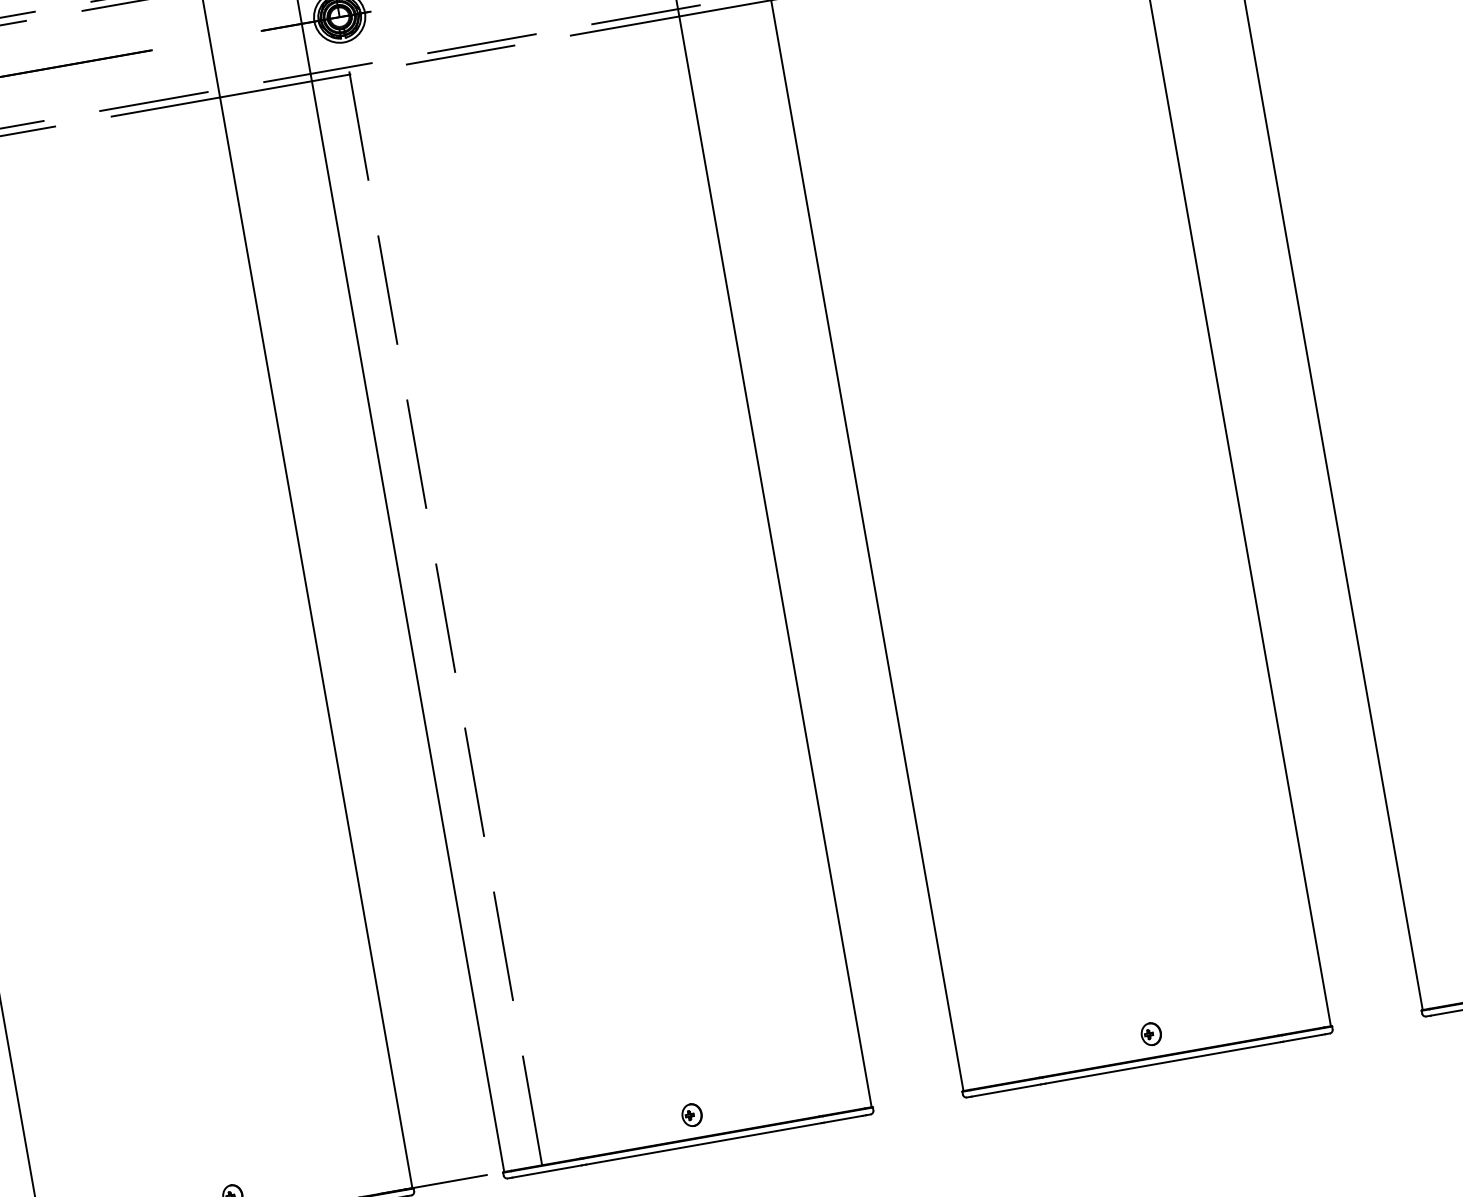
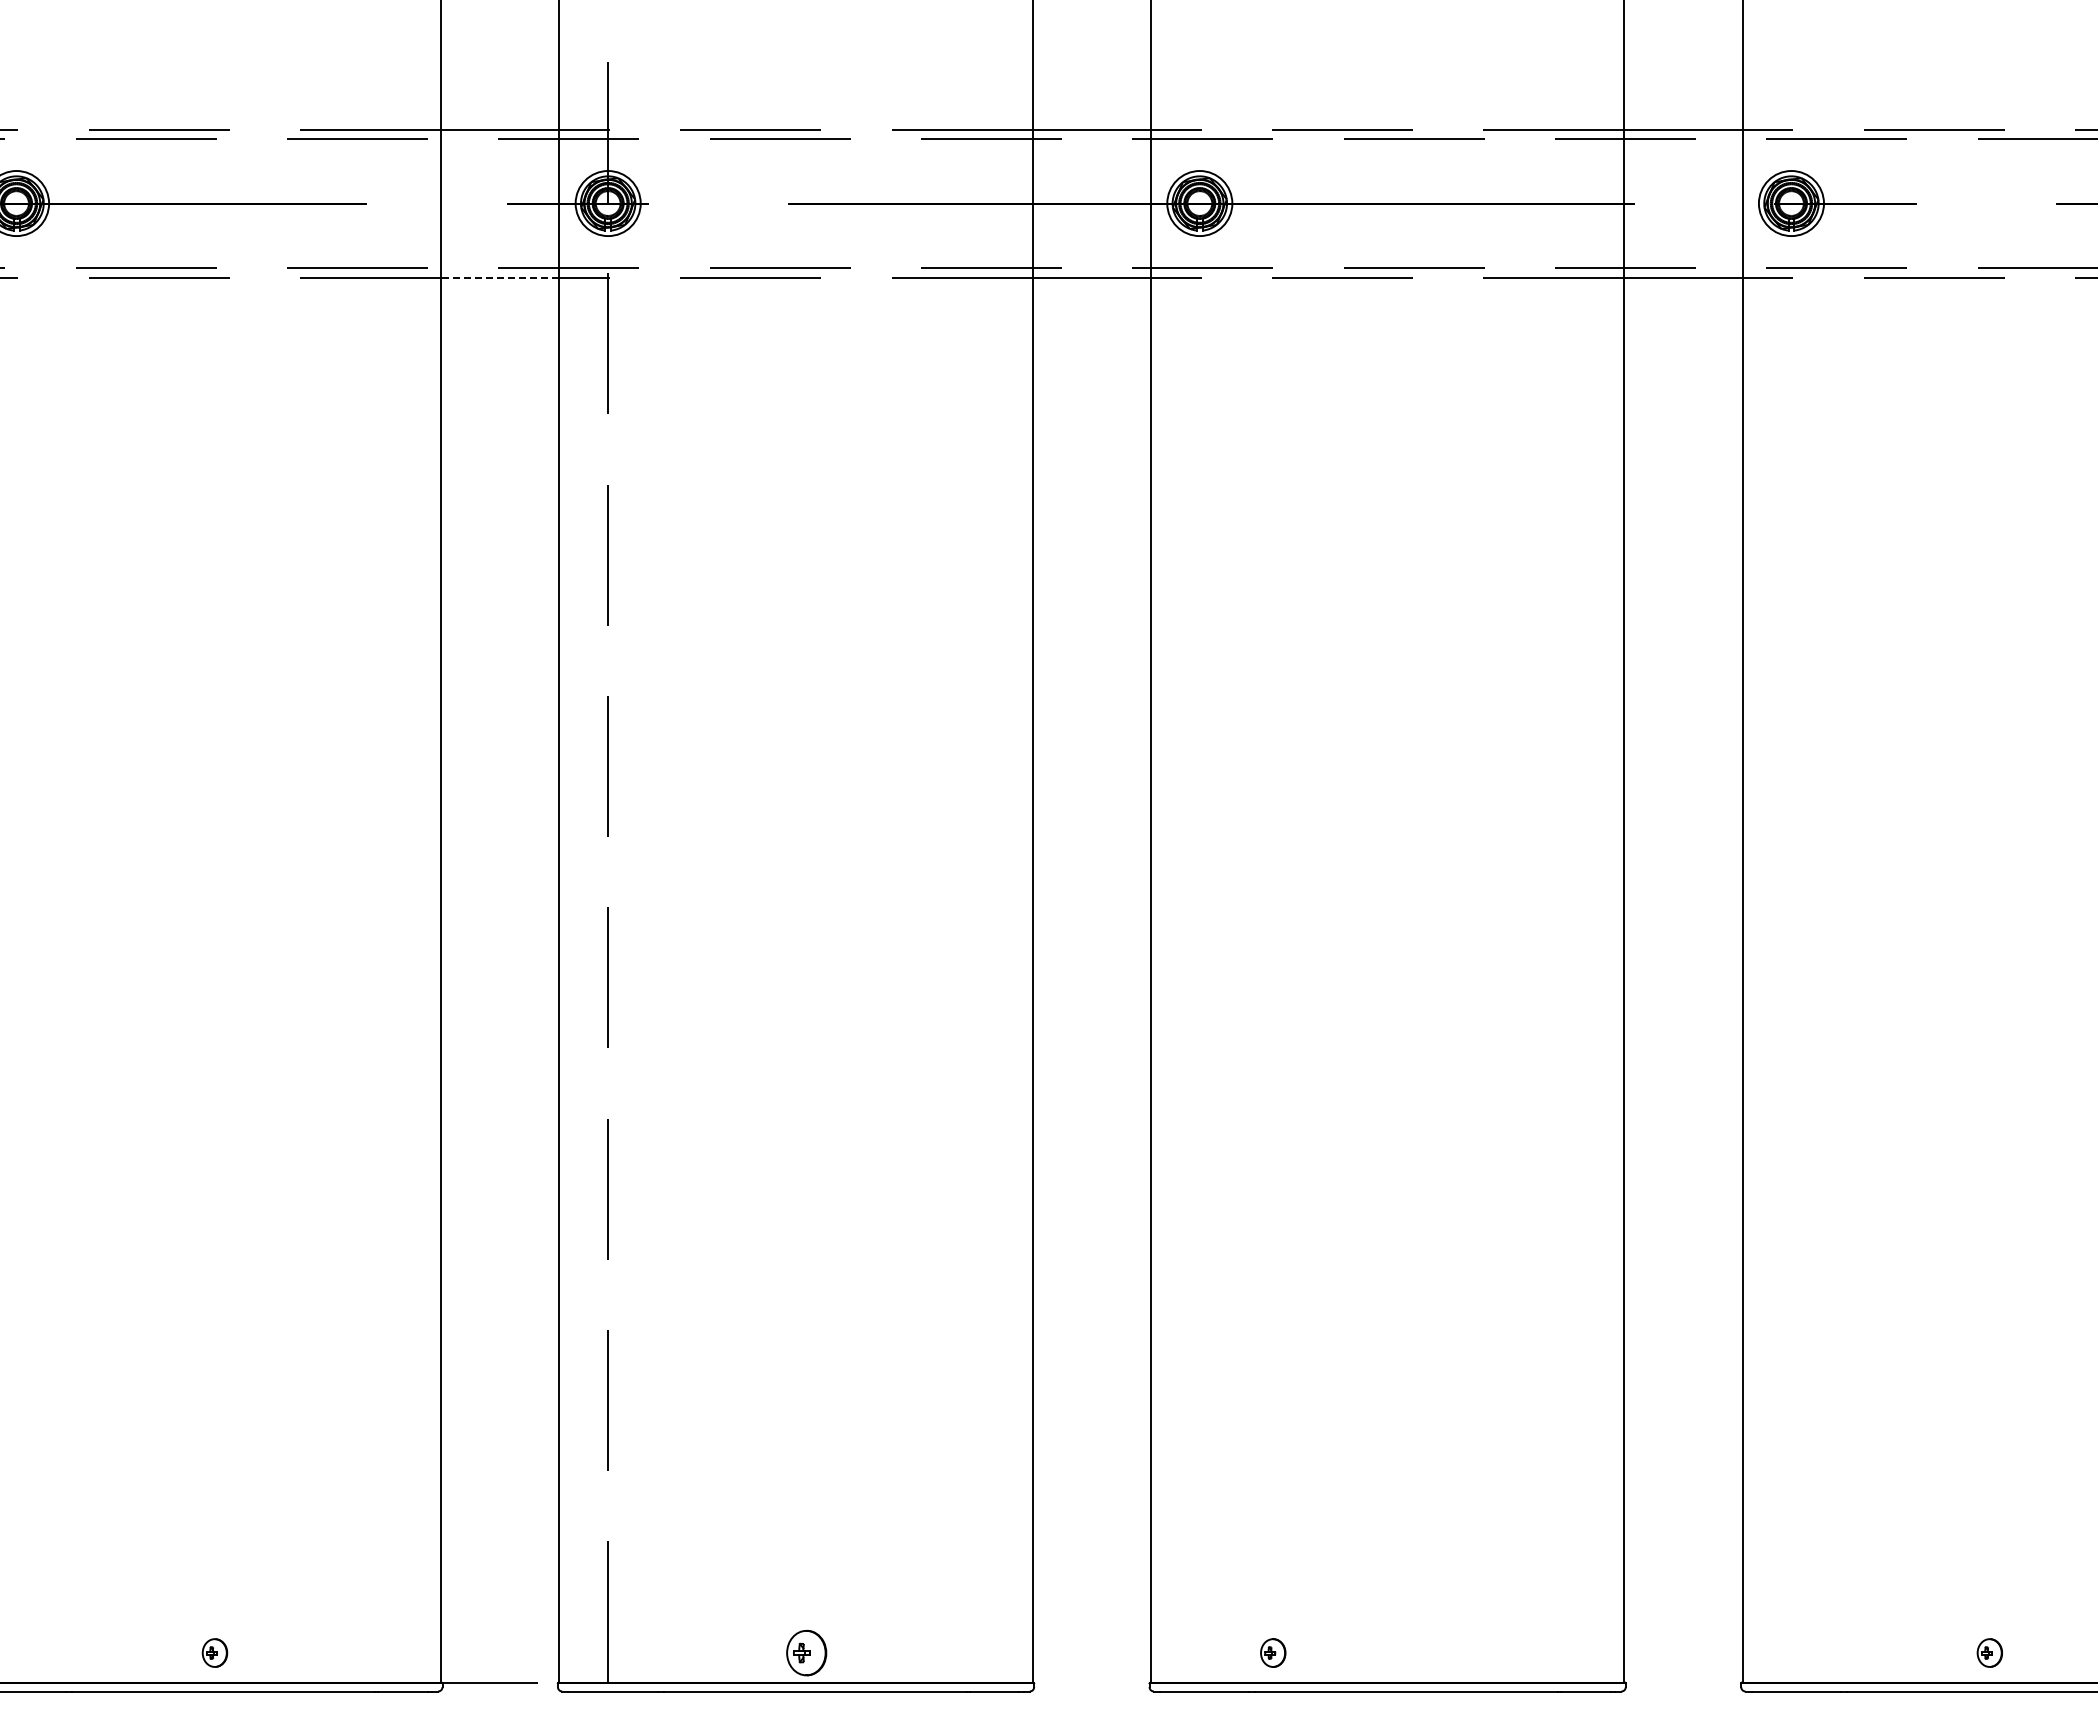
line: (265, 89) -> (499, 277), solid -> dashed
part: (1151, 1033) -> (1273, 1652), moved
part: (691, 1114) -> (806, 1652), size x1.6

